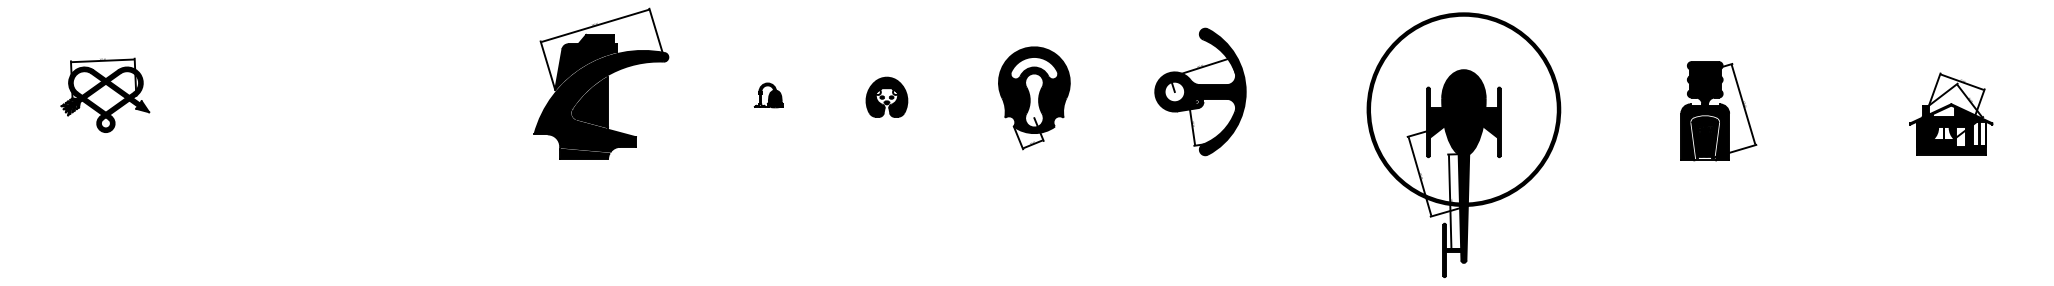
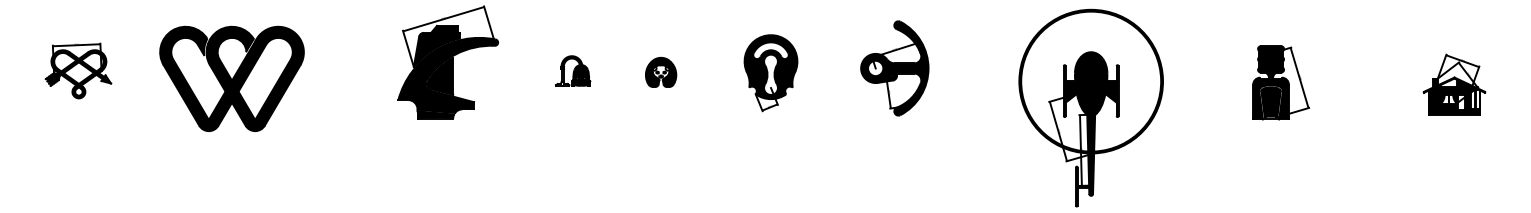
part: (768, 95) -> (572, 71), size x1.67
part: (311, 105) -> (232, 78), added

